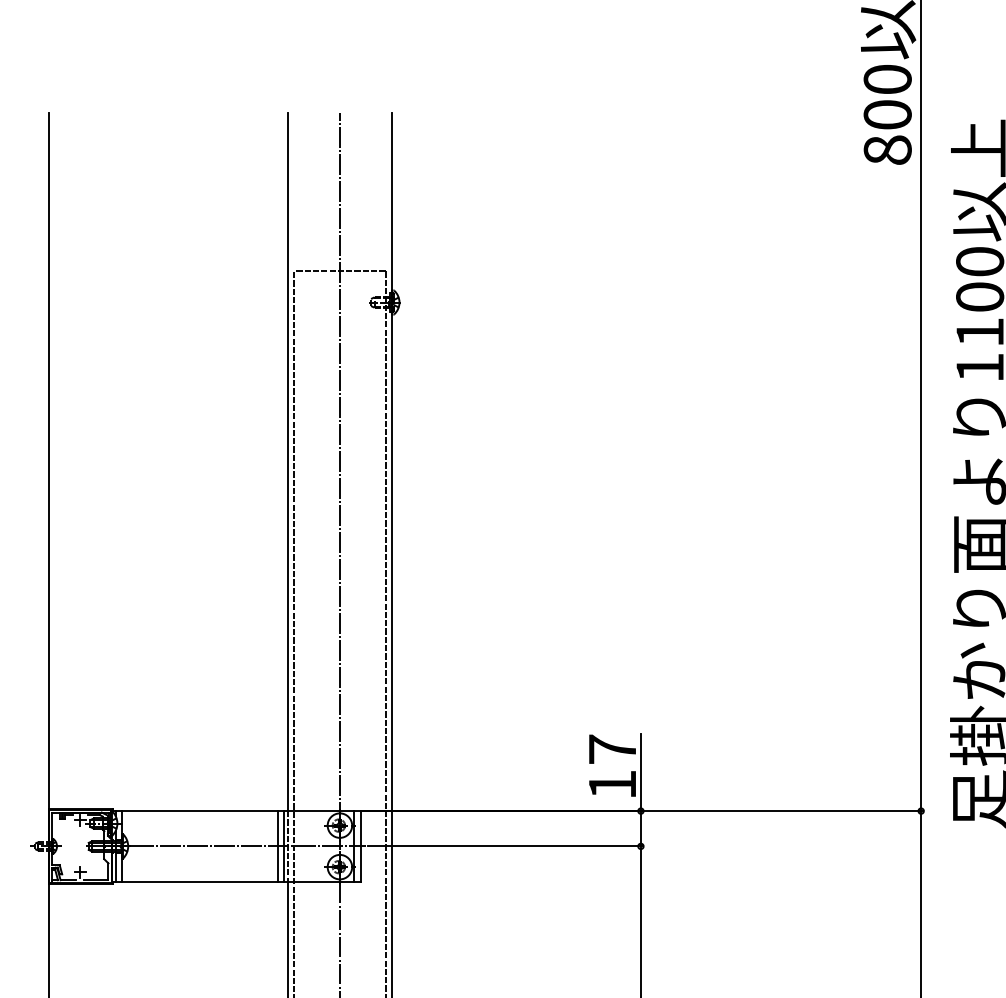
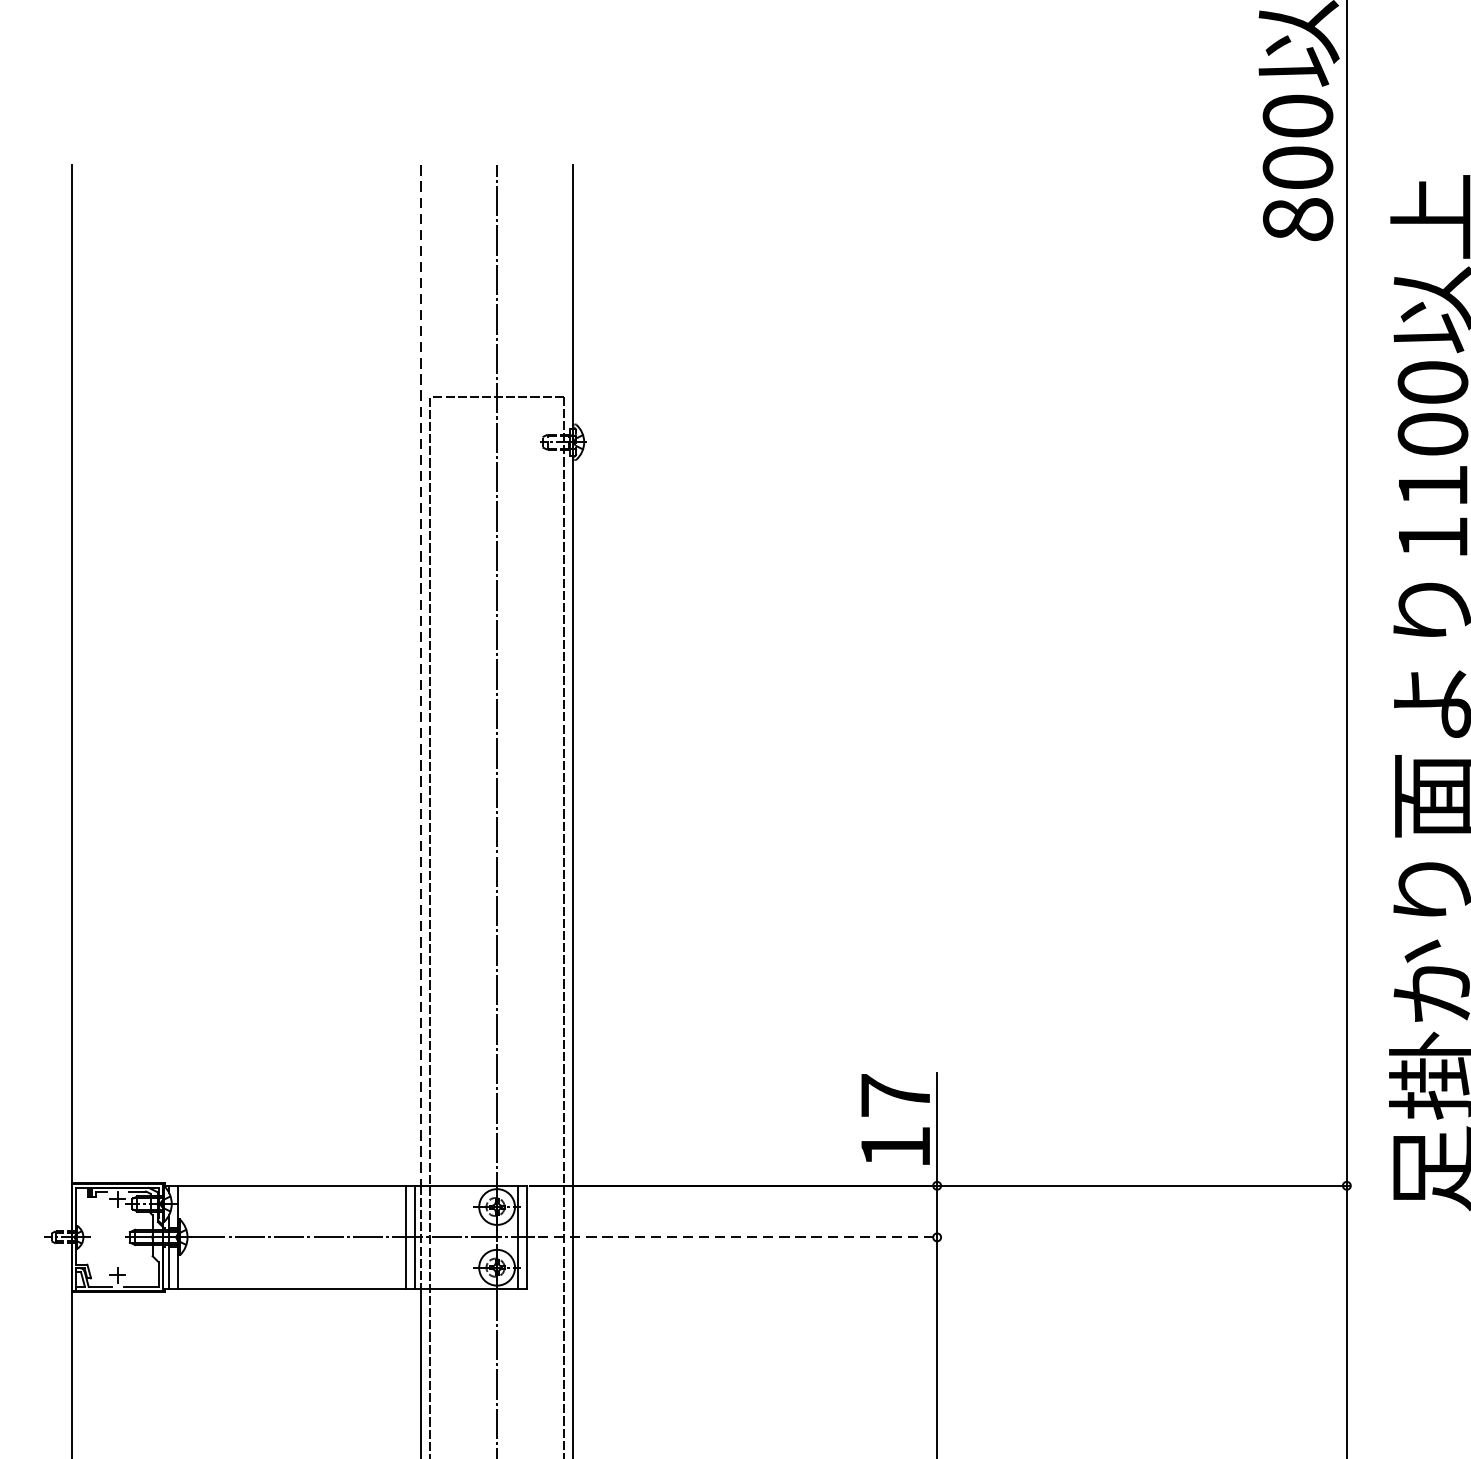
line: (288, 462) -> (421, 676), solid -> dashed
line: (505, 846) -> (739, 1237), solid -> dashed

